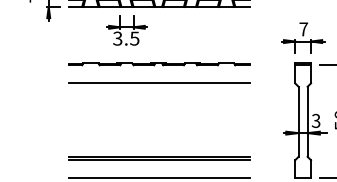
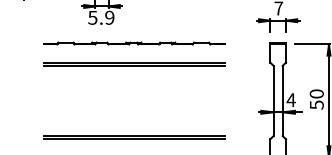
text: (126, 38) -> (101, 17), 3.5 -> 5.9
line: (159, 86) -> (134, 65), added
text: (315, 120) -> (290, 99), 3 -> 4

